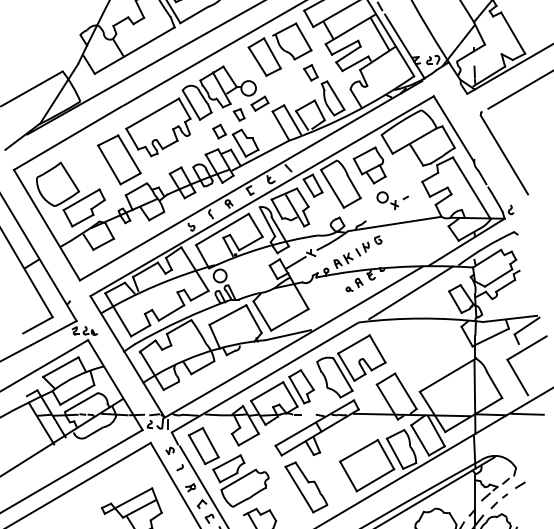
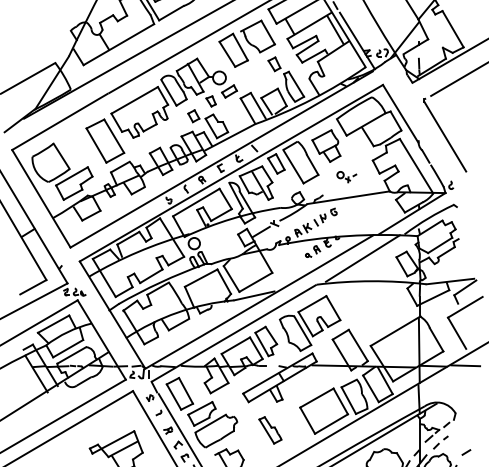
part: (392, 199) -> (346, 176), size x0.7
line: (520, 485) -> (466, 452), moved
part: (306, 487) -> (270, 430), size x0.6

